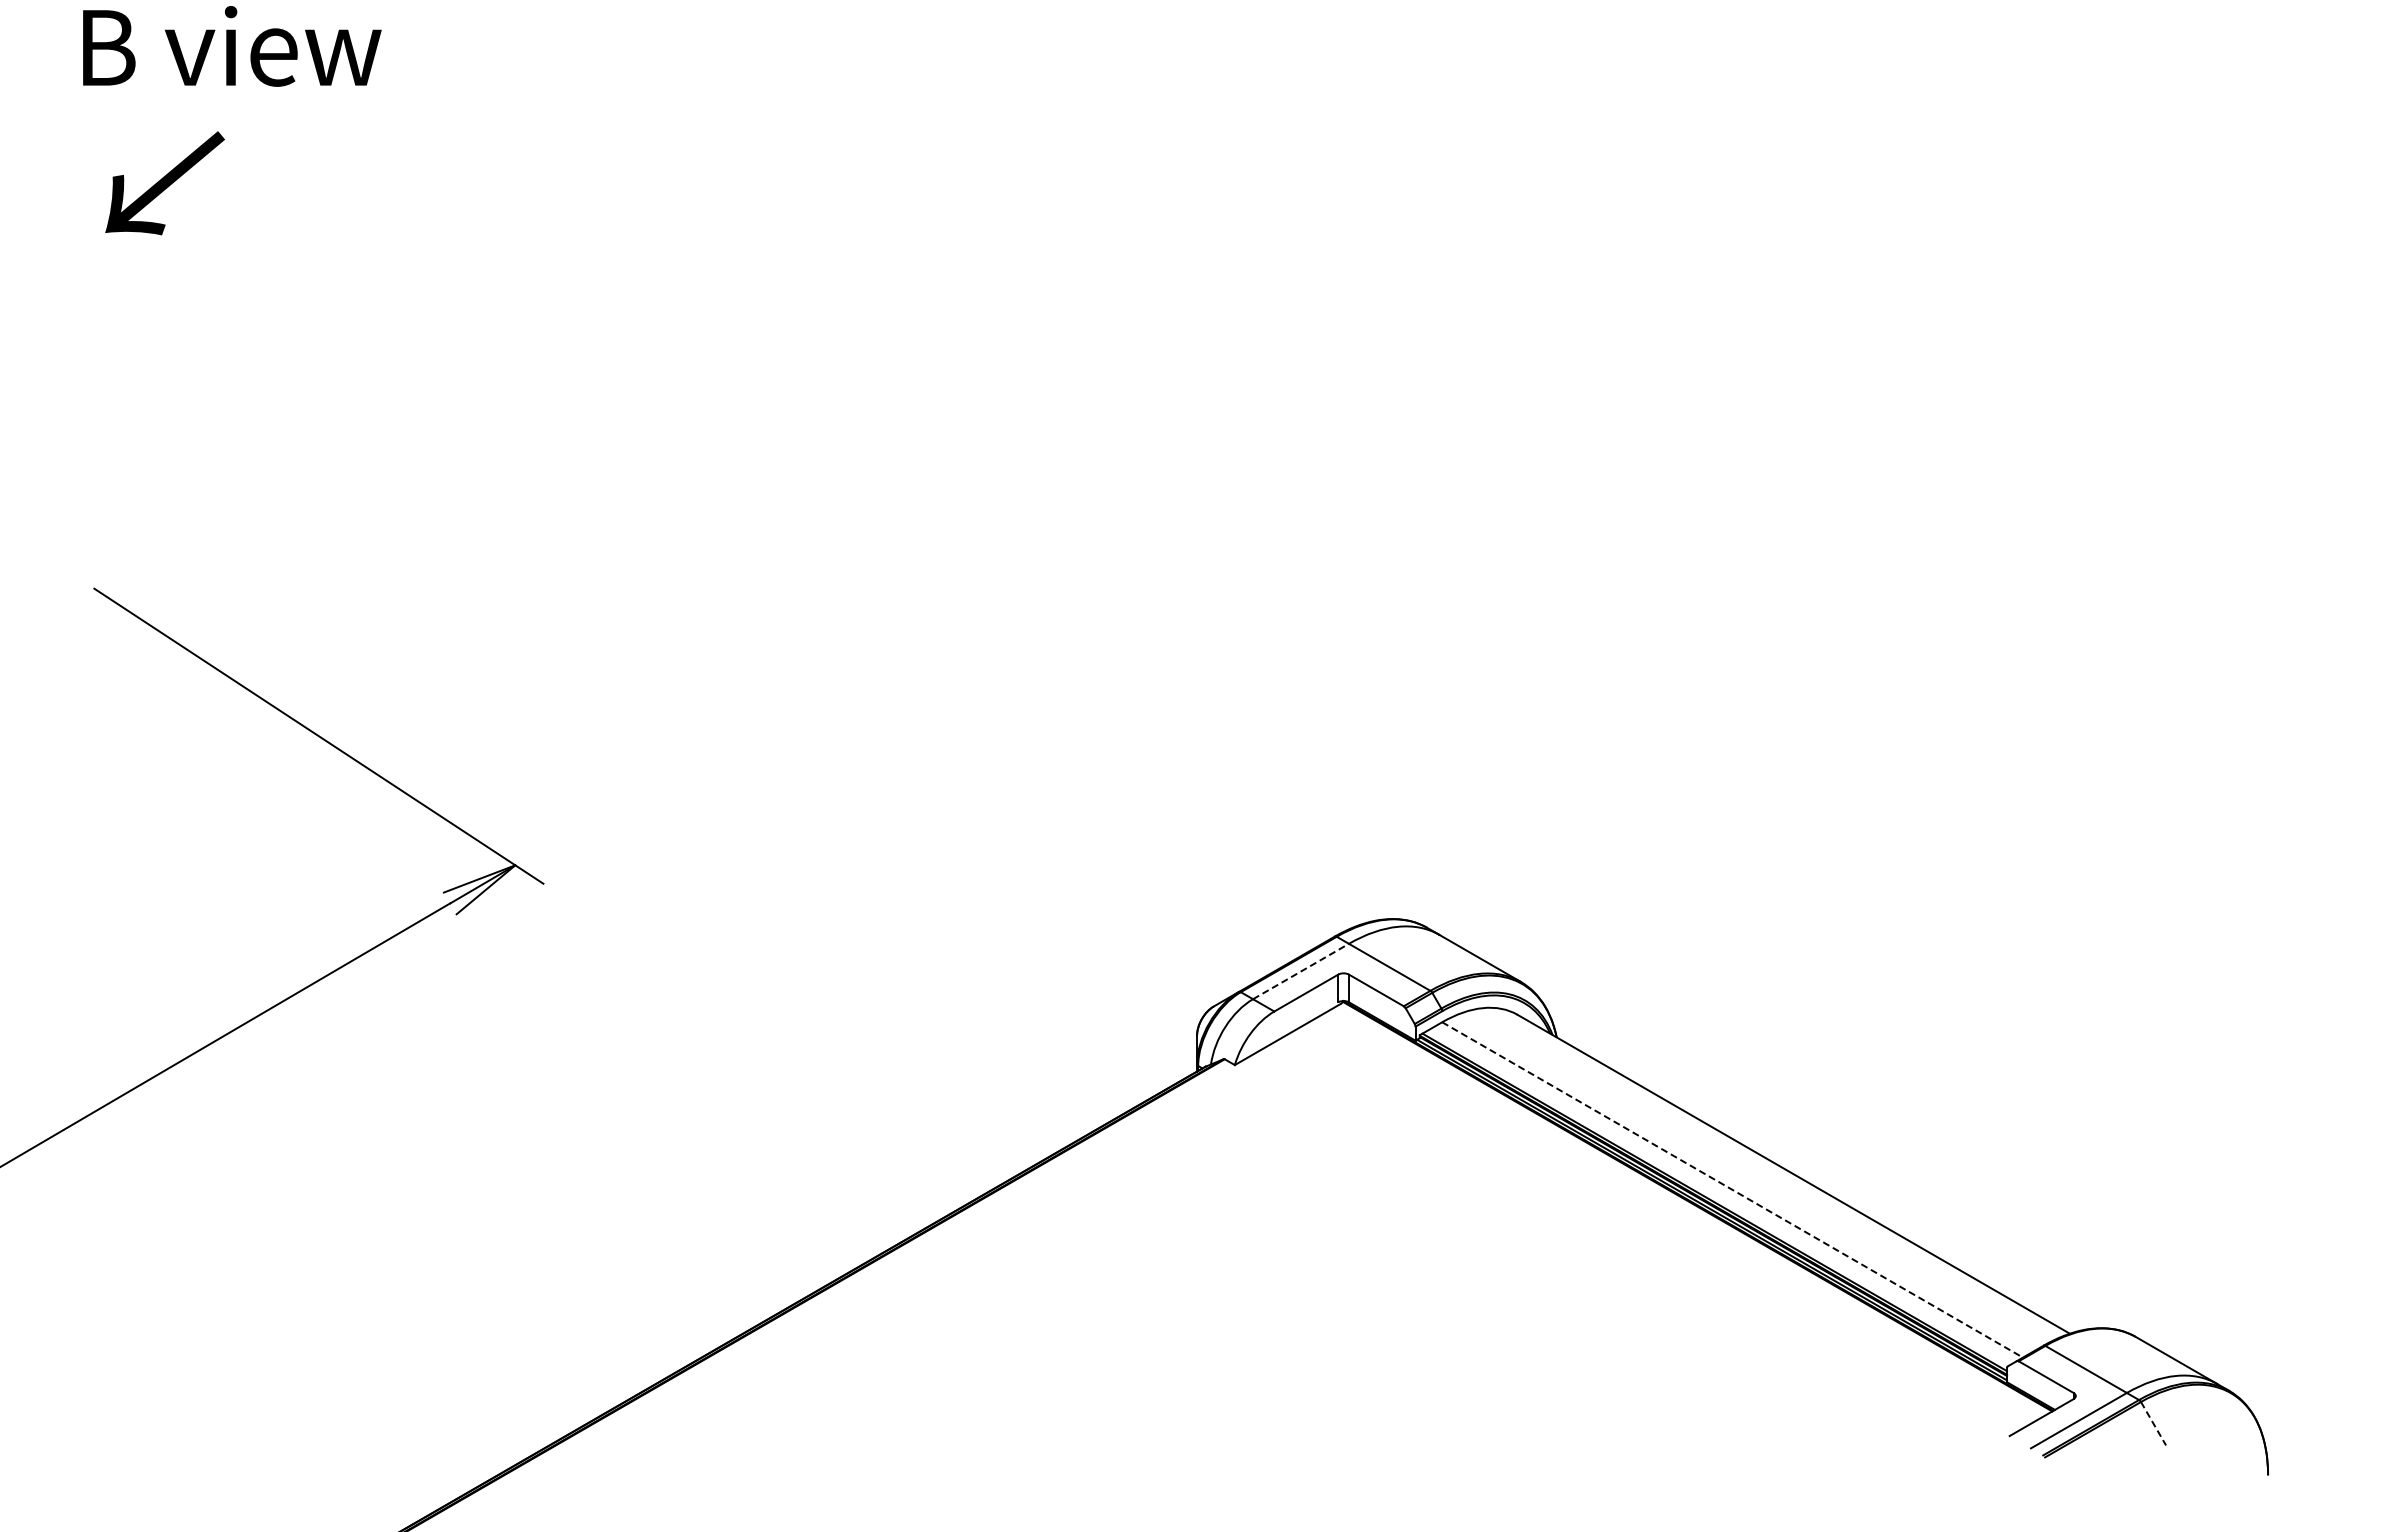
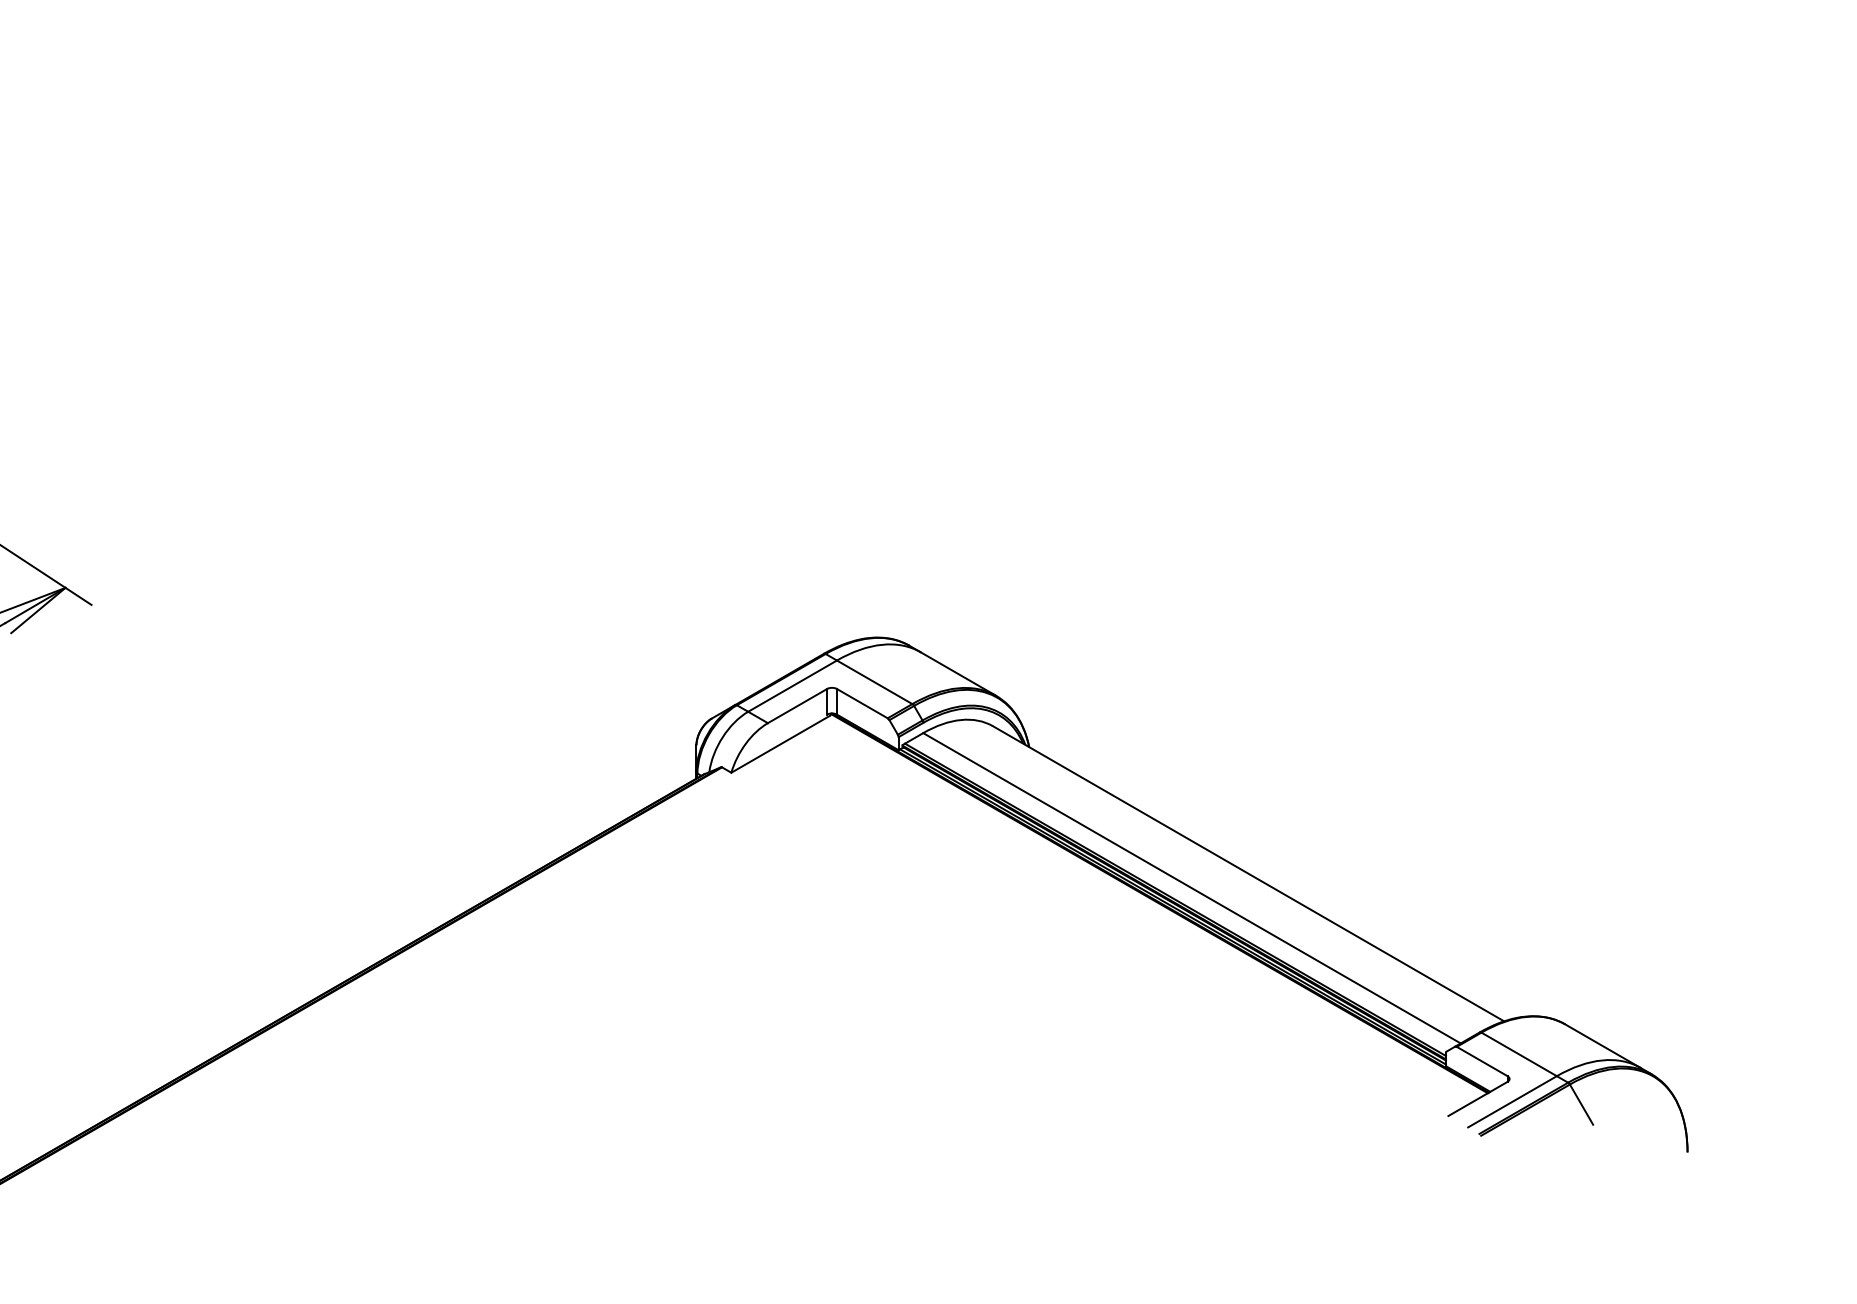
line: (1301, 971) -> (793, 686), dashed -> solid
line: (1733, 1190) -> (1192, 888), dashed -> solid
line: (2153, 1424) -> (1581, 1105), dashed -> solid

